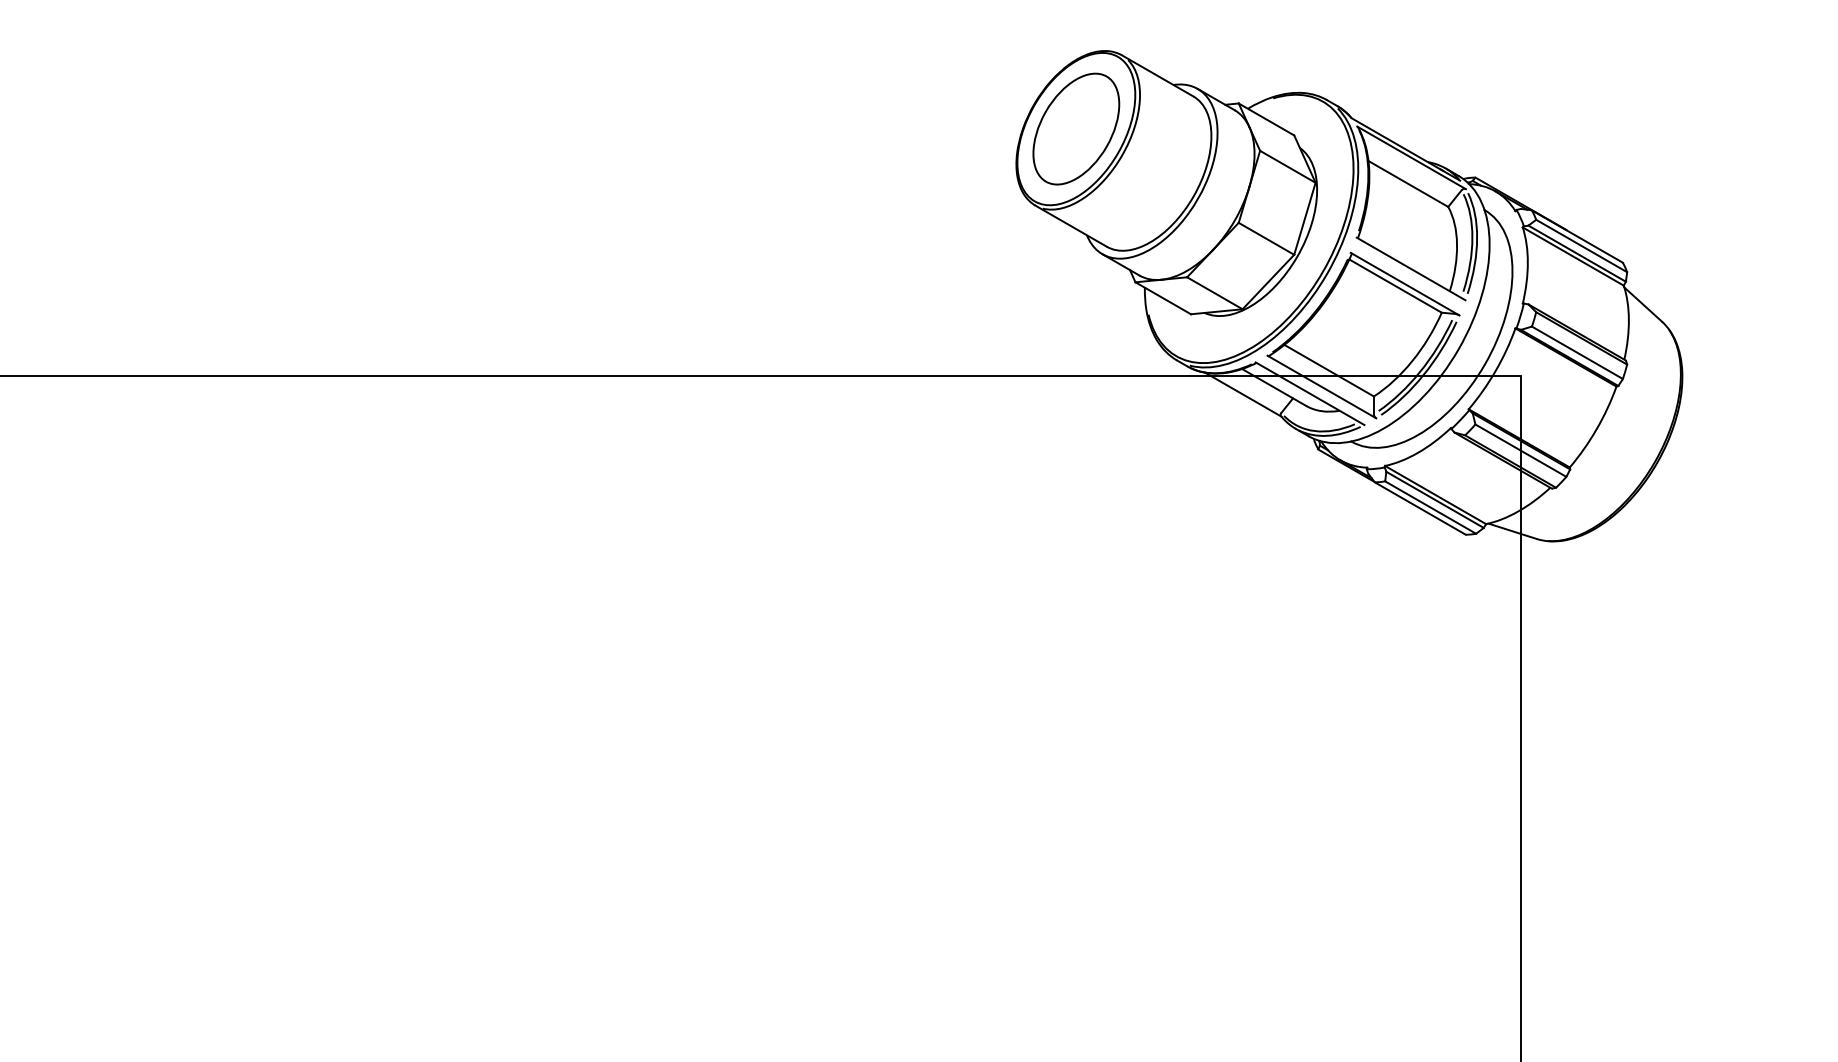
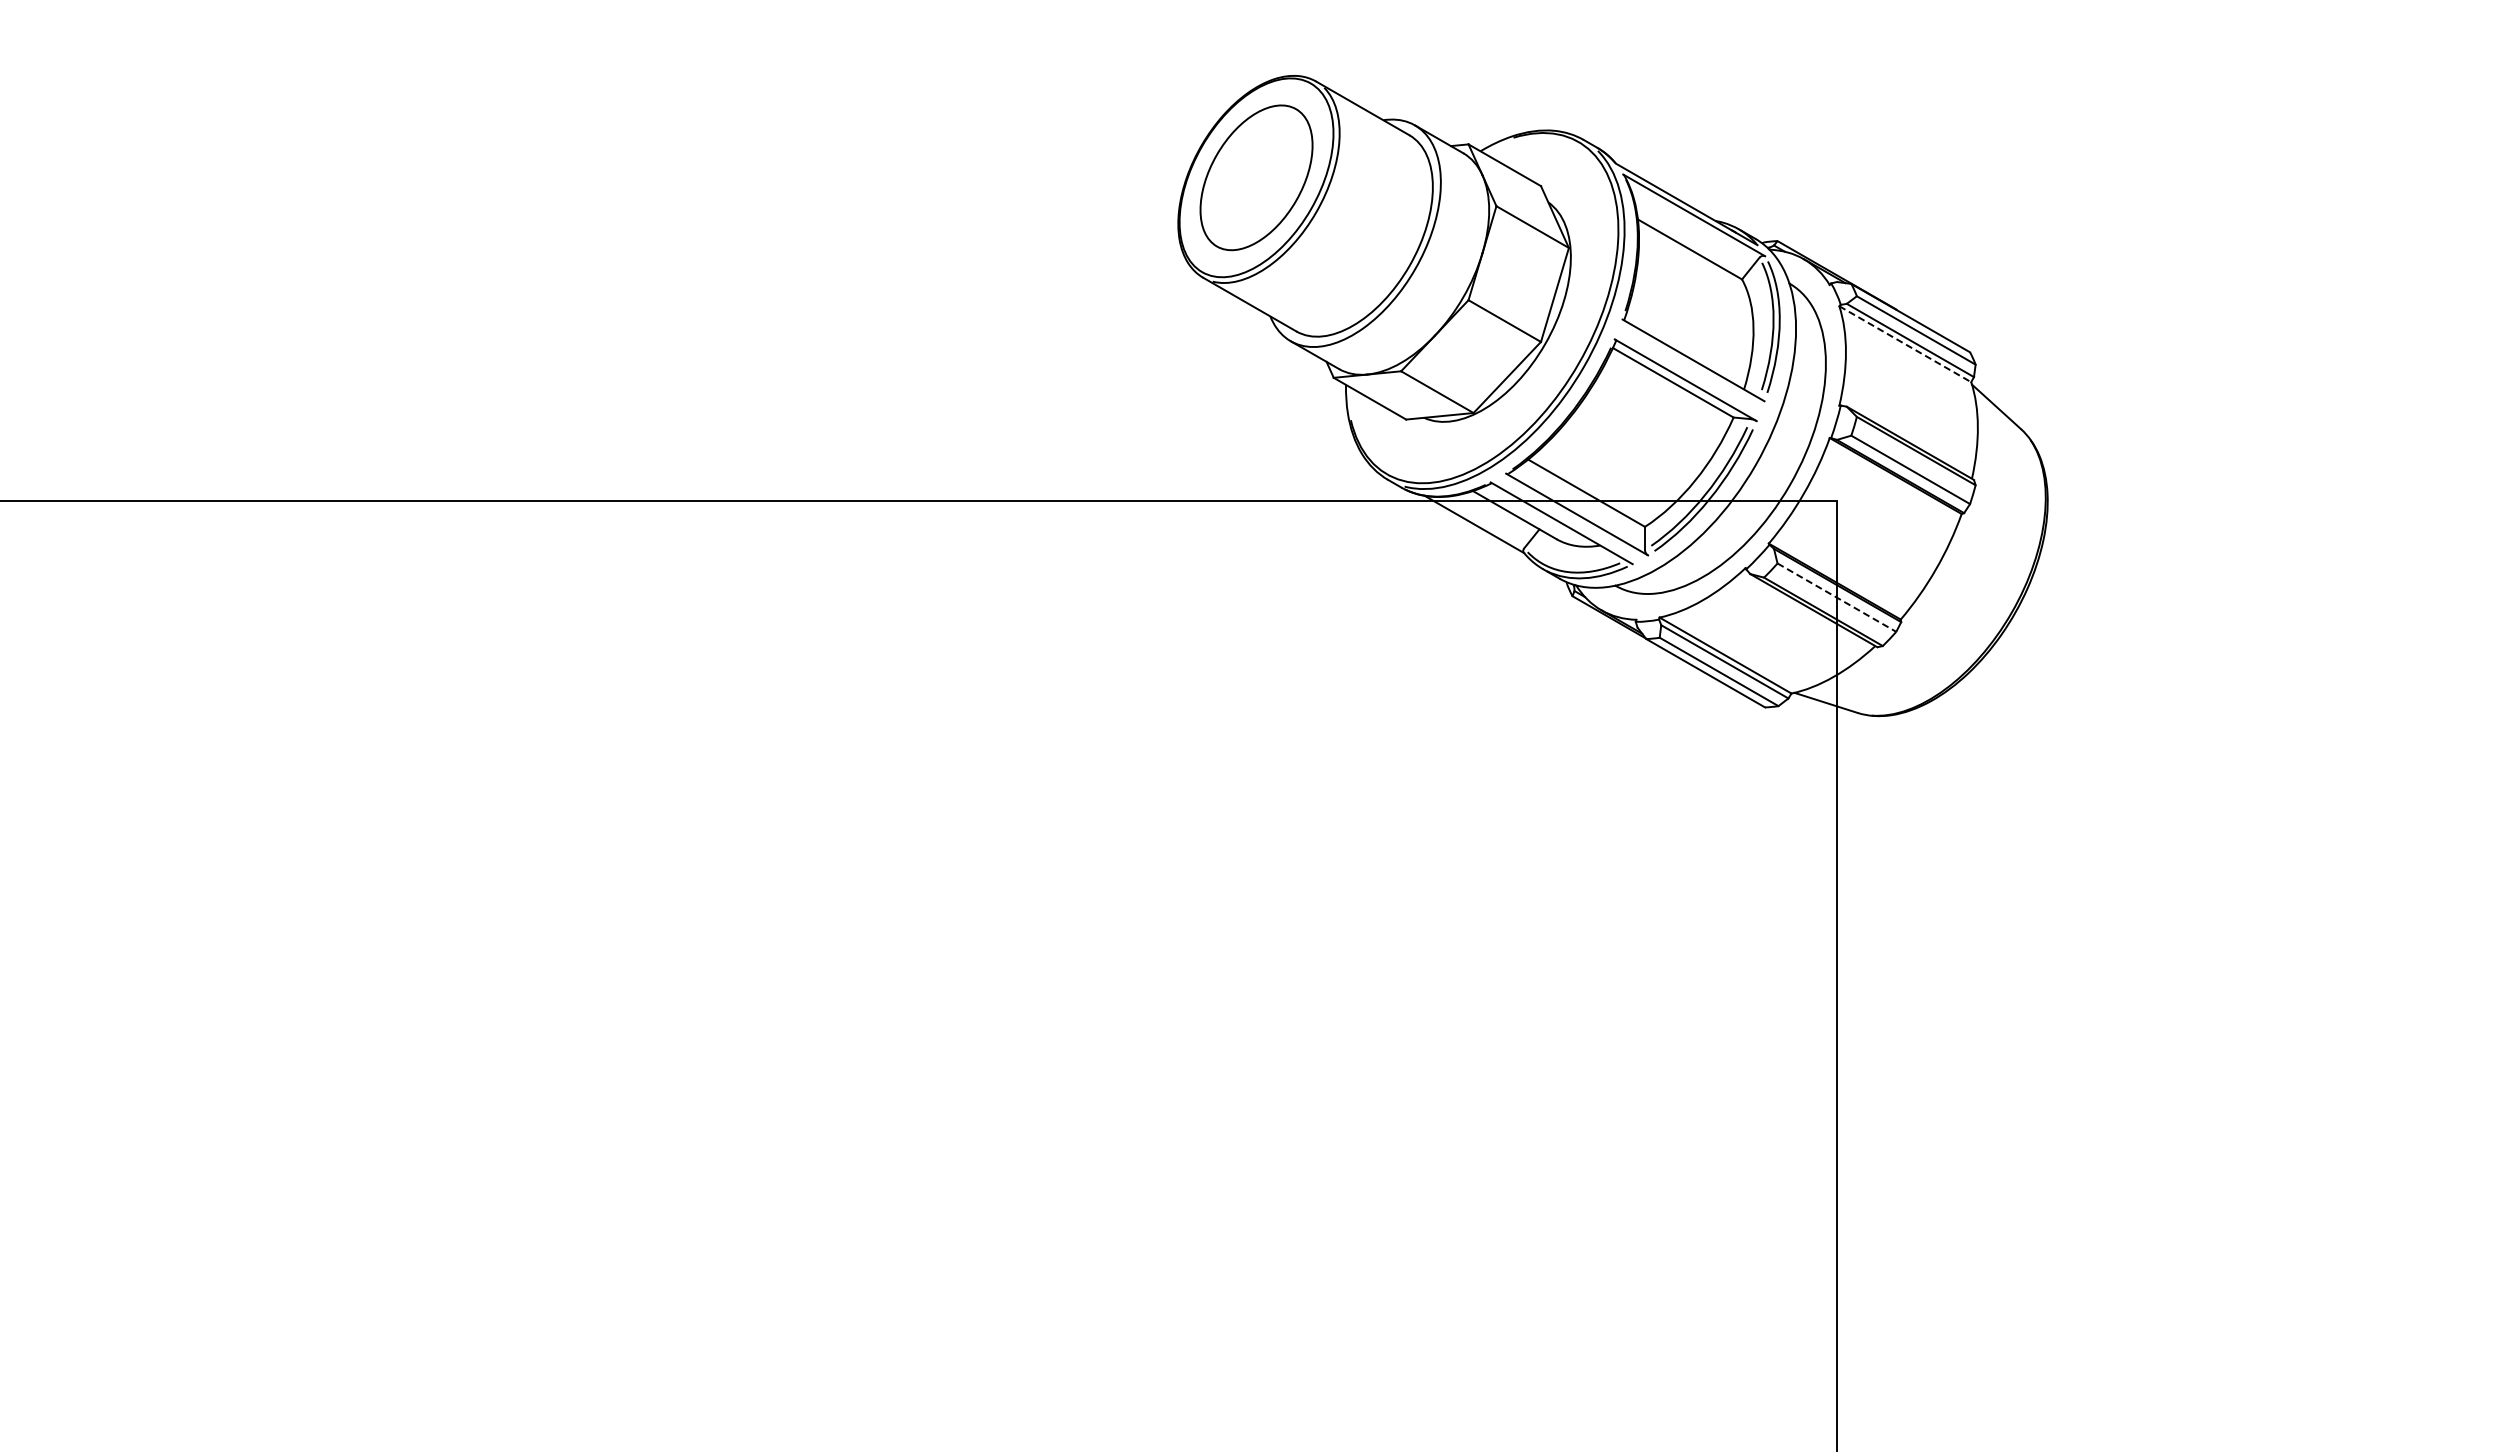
line: (1573, 256) -> (1905, 344), solid -> dashed
line: (1520, 450) -> (1836, 597), solid -> dashed

